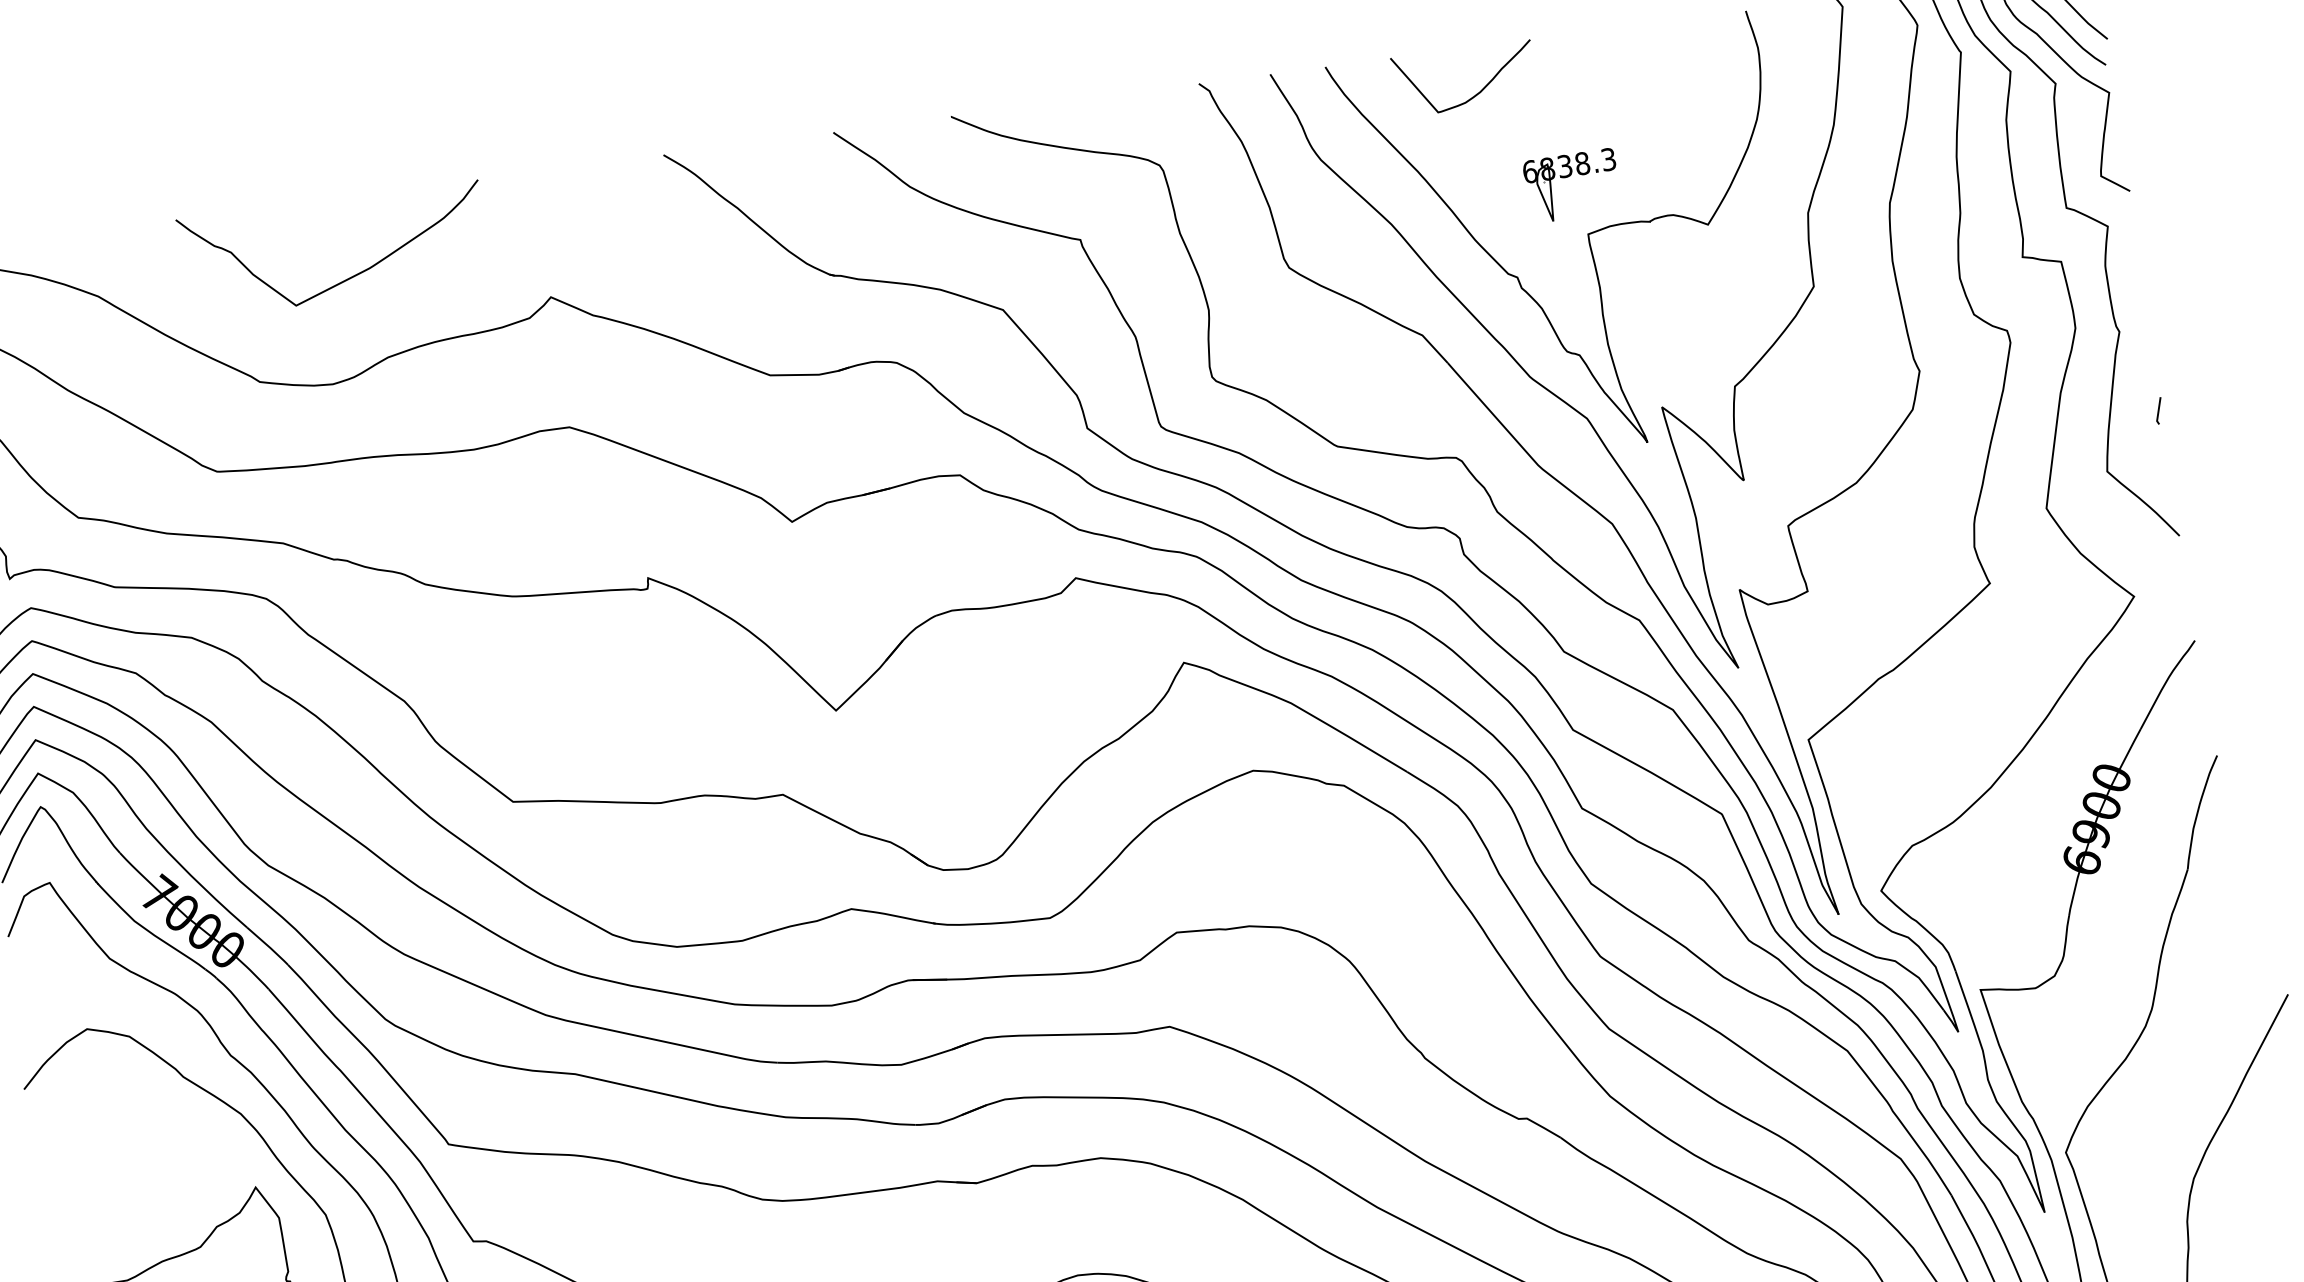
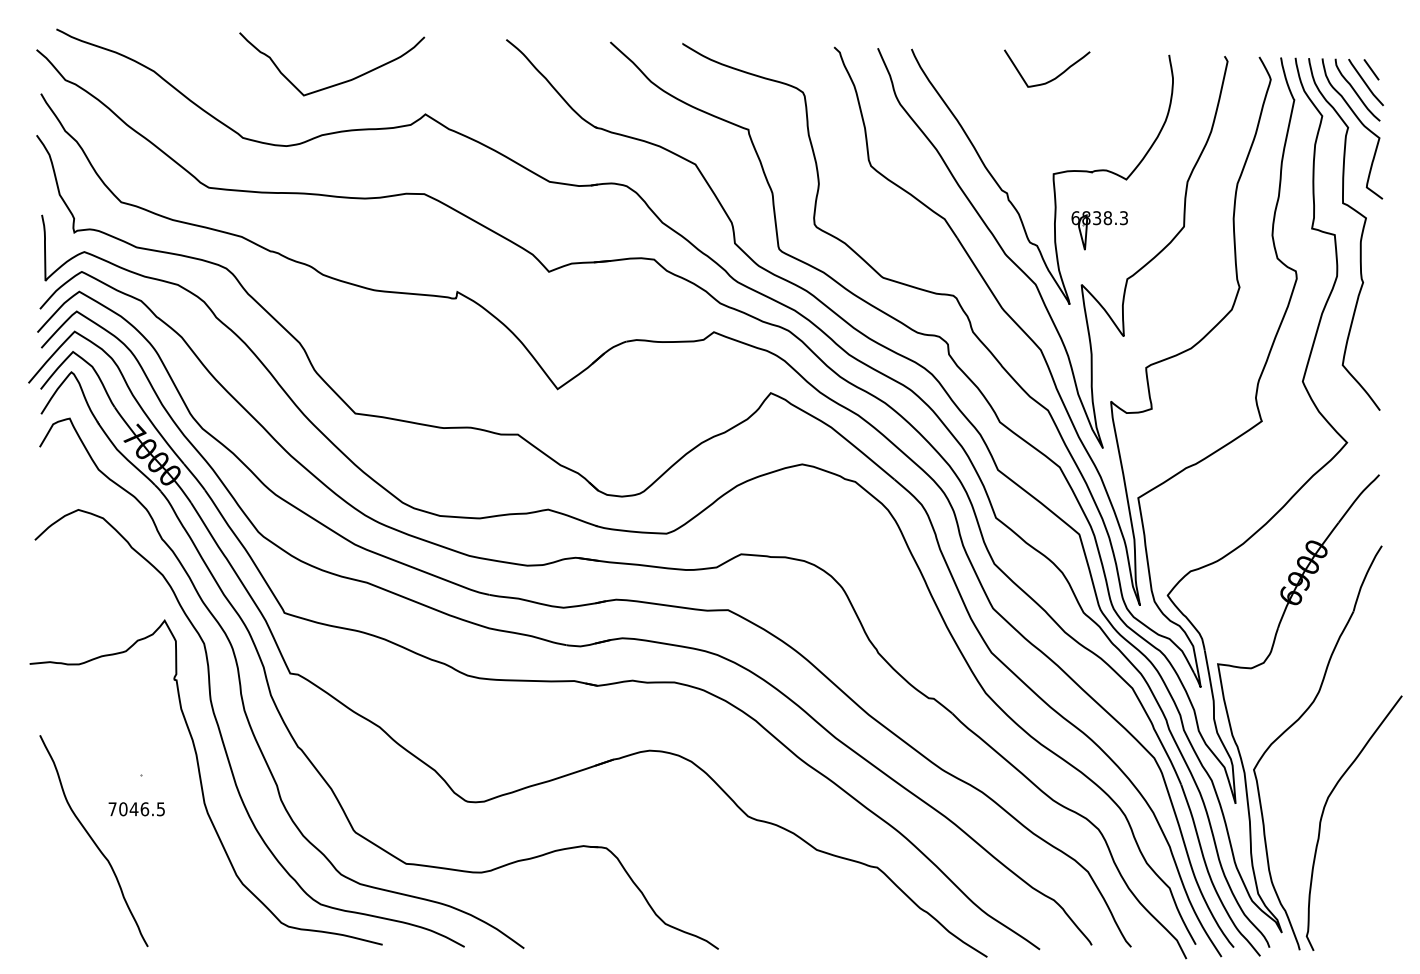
curve: (1477, 92) -> (1053, 78), moved
part: (1572, 185) -> (1099, 230), moved
curve: (347, 277) -> (337, 83), moved
line: (2159, 410) -> (1379, 333), removed

